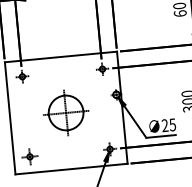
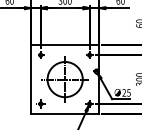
part: (65, 112) -> (64, 79), size x1.67

